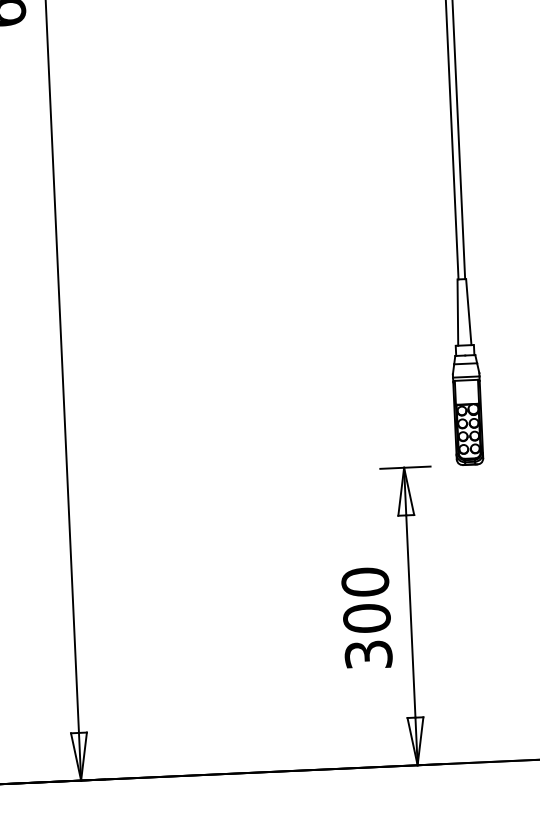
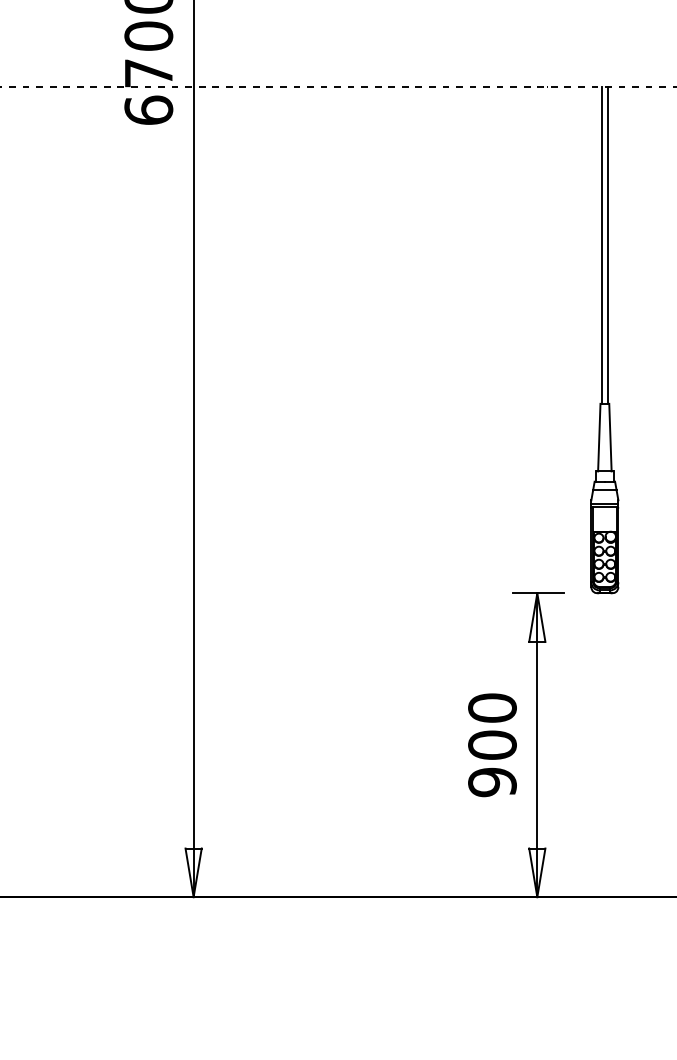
text: (368, 655) -> (492, 782), 300 -> 900

